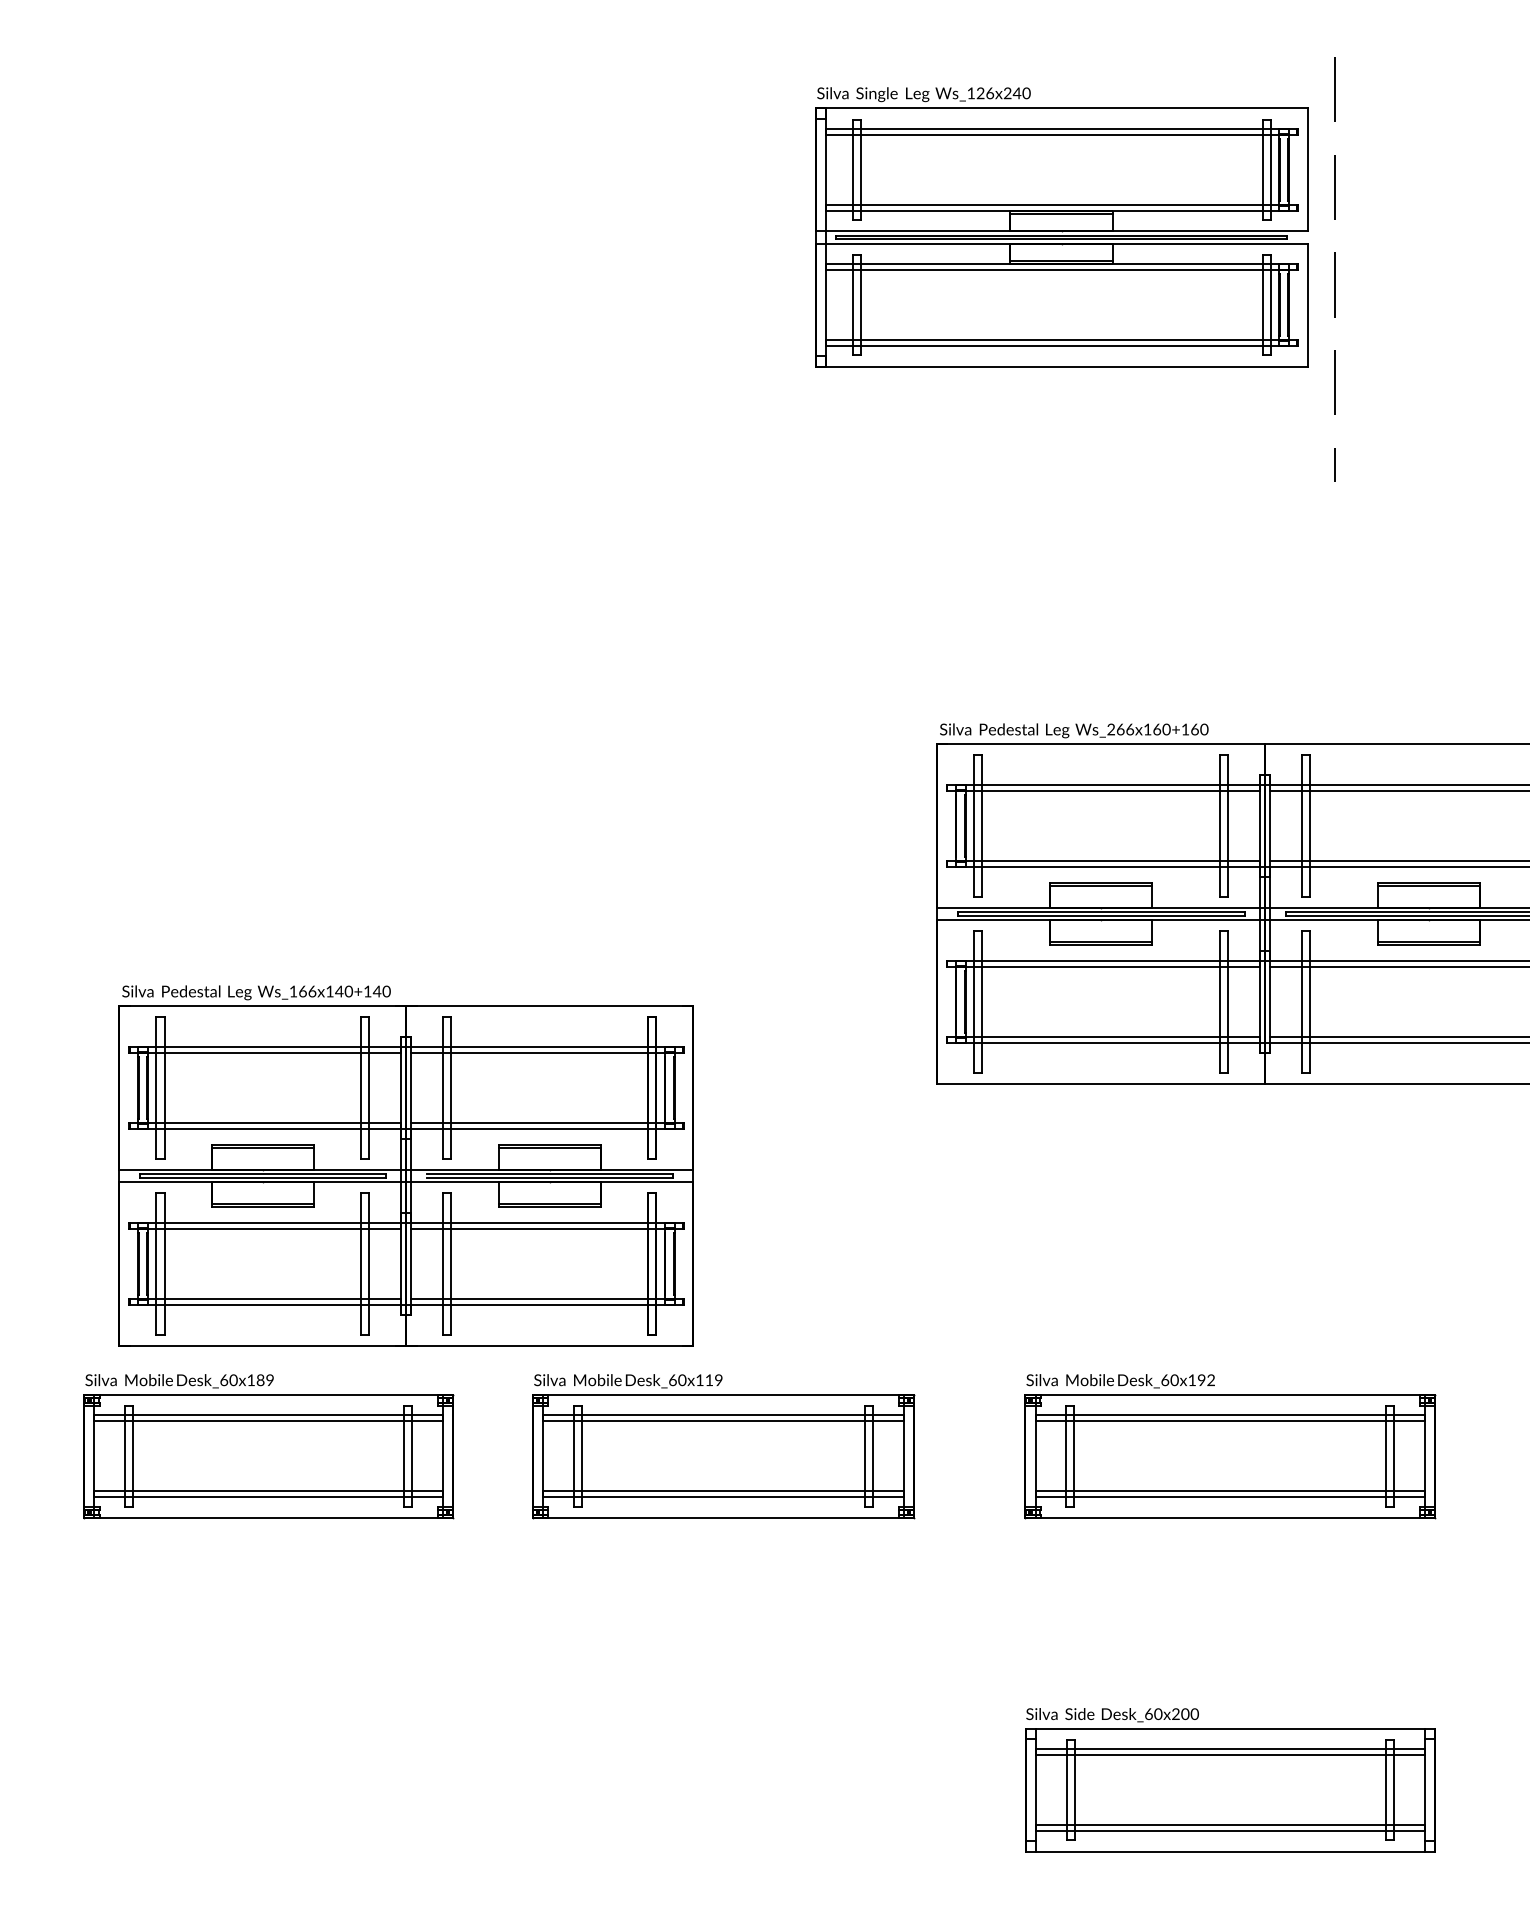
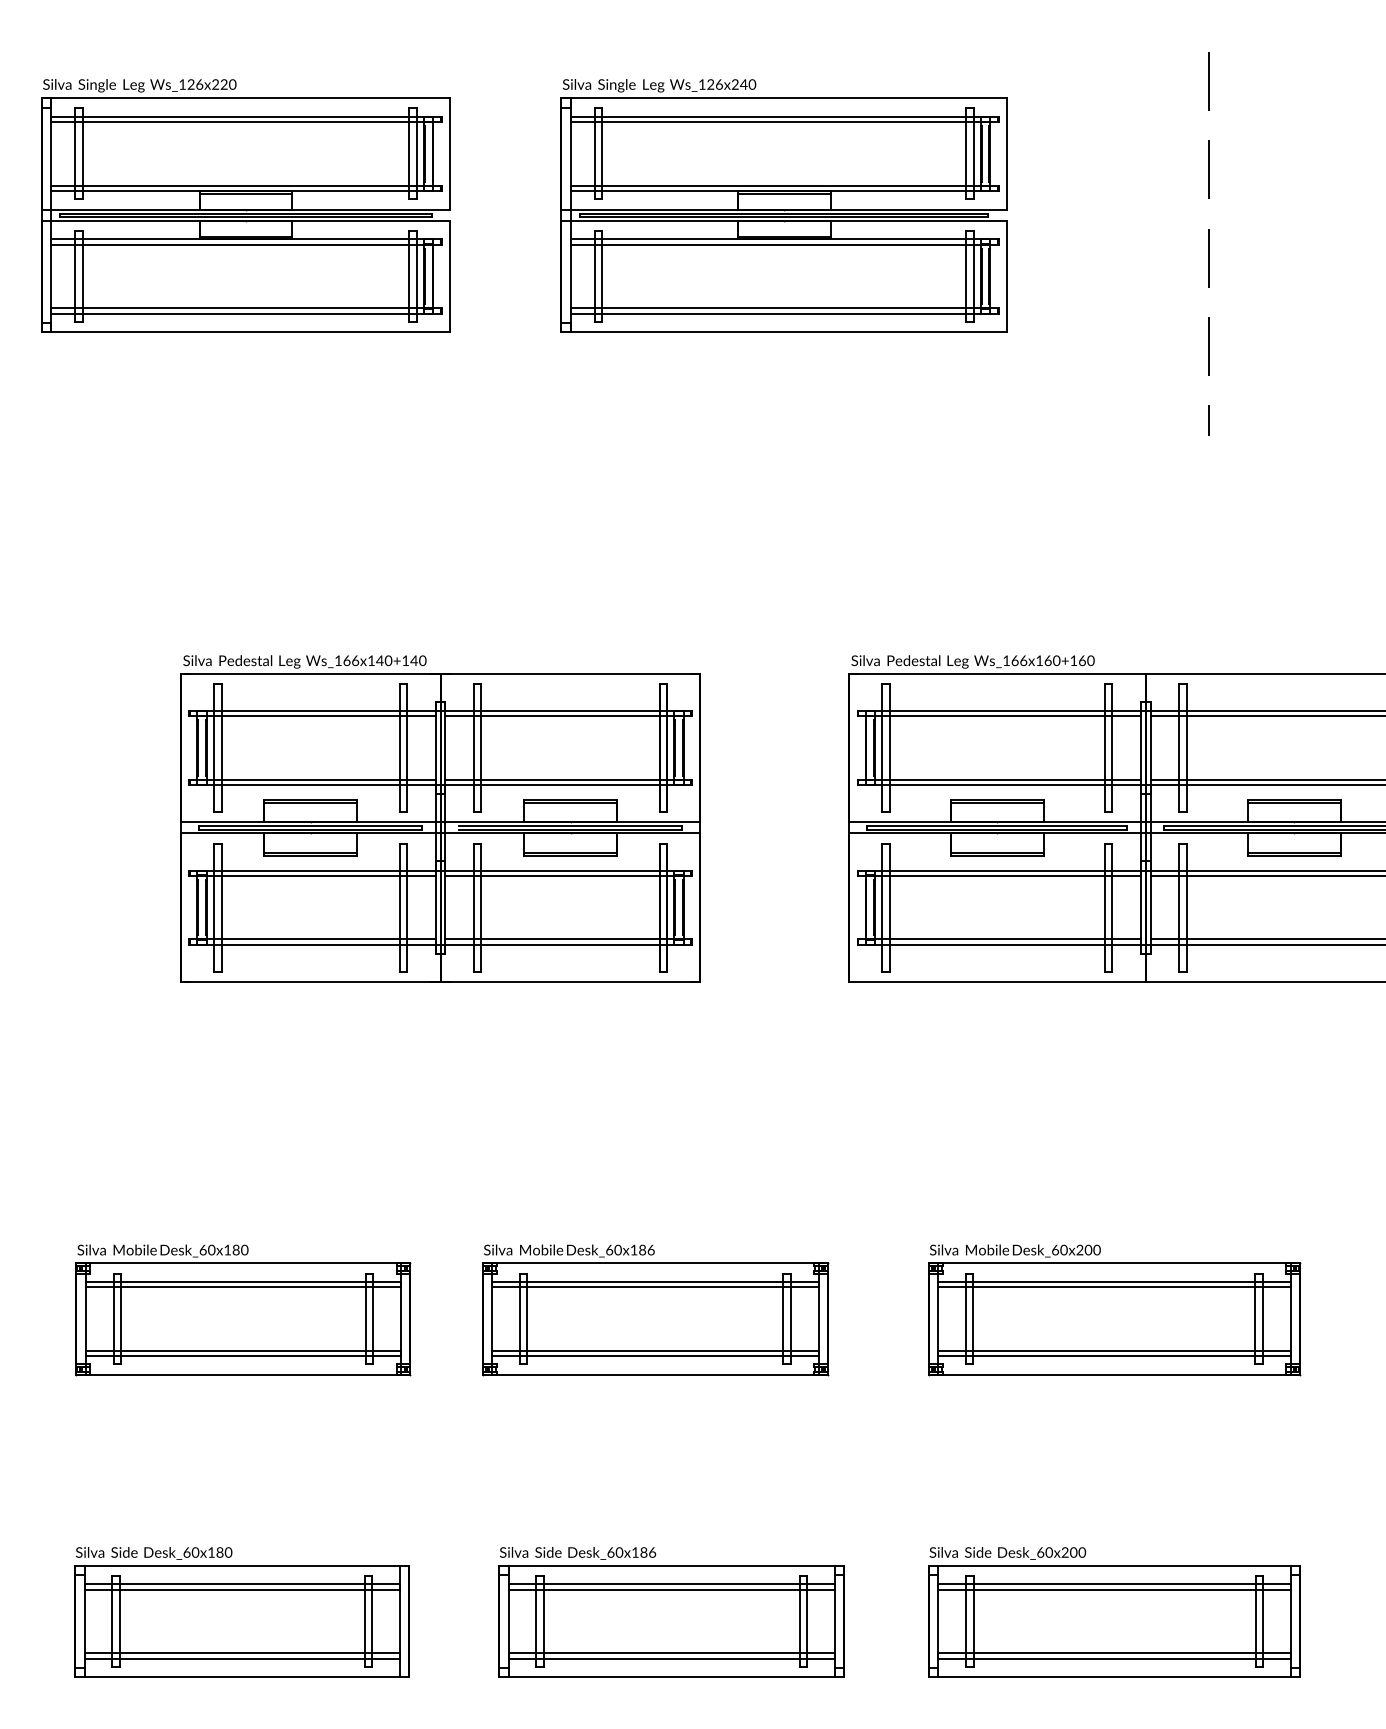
part: (271, 227) -> (246, 206), added
part: (1061, 227) -> (784, 206), moved
text: (1110, 729) -> (1005, 660), Ws_266x160+160 -> Ws_166x160+160
part: (405, 1165) -> (439, 818), moved
text: (270, 1380) -> (245, 1250), Desk_60x189 -> Desk_60x180
text: (713, 1380) -> (646, 1250), Desk_60x119 -> Desk_60x186
text: (1201, 1380) -> (1088, 1250), Desk_60x192 -> Desk_60x200
part: (267, 1780) -> (242, 1612), added
part: (741, 1780) -> (671, 1612), added

